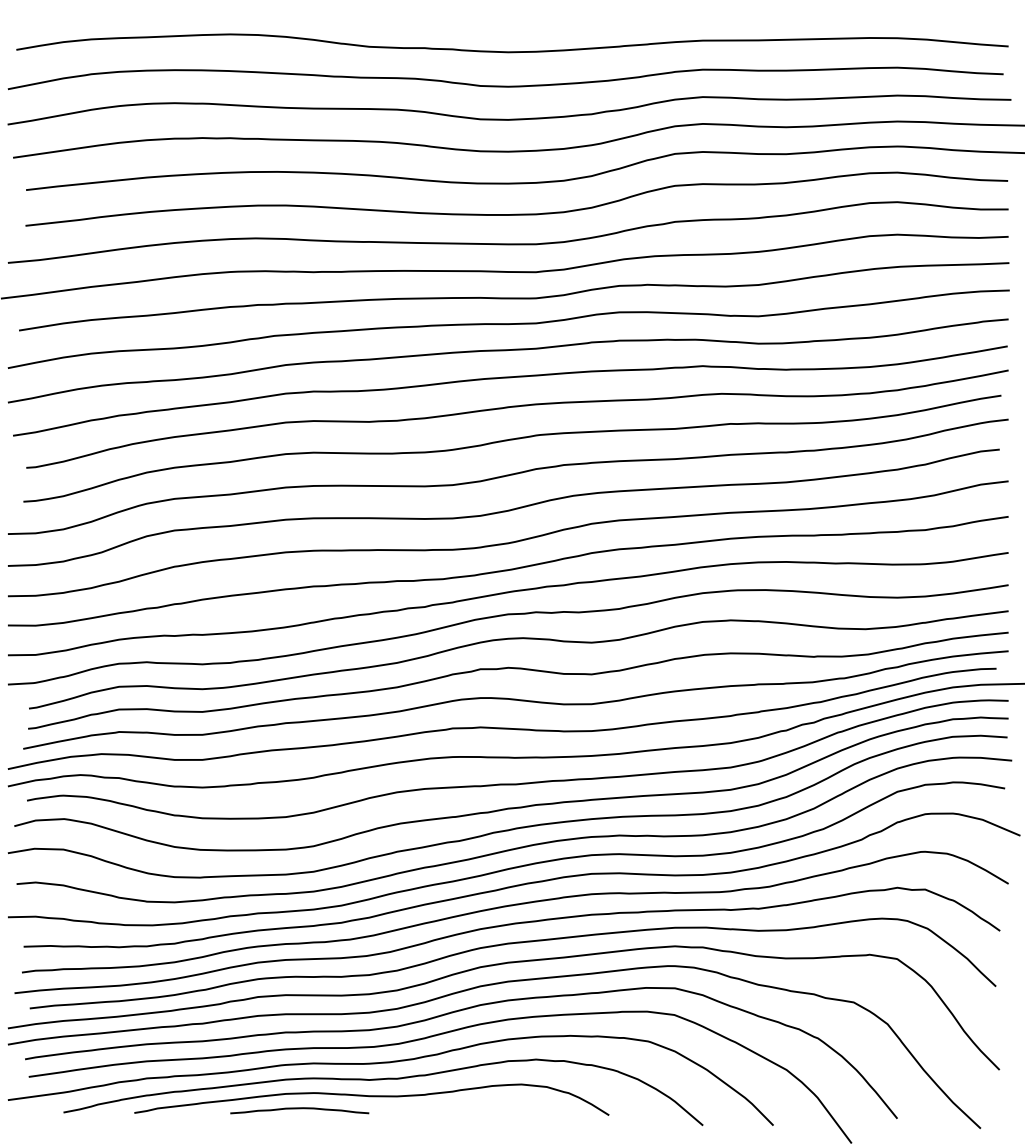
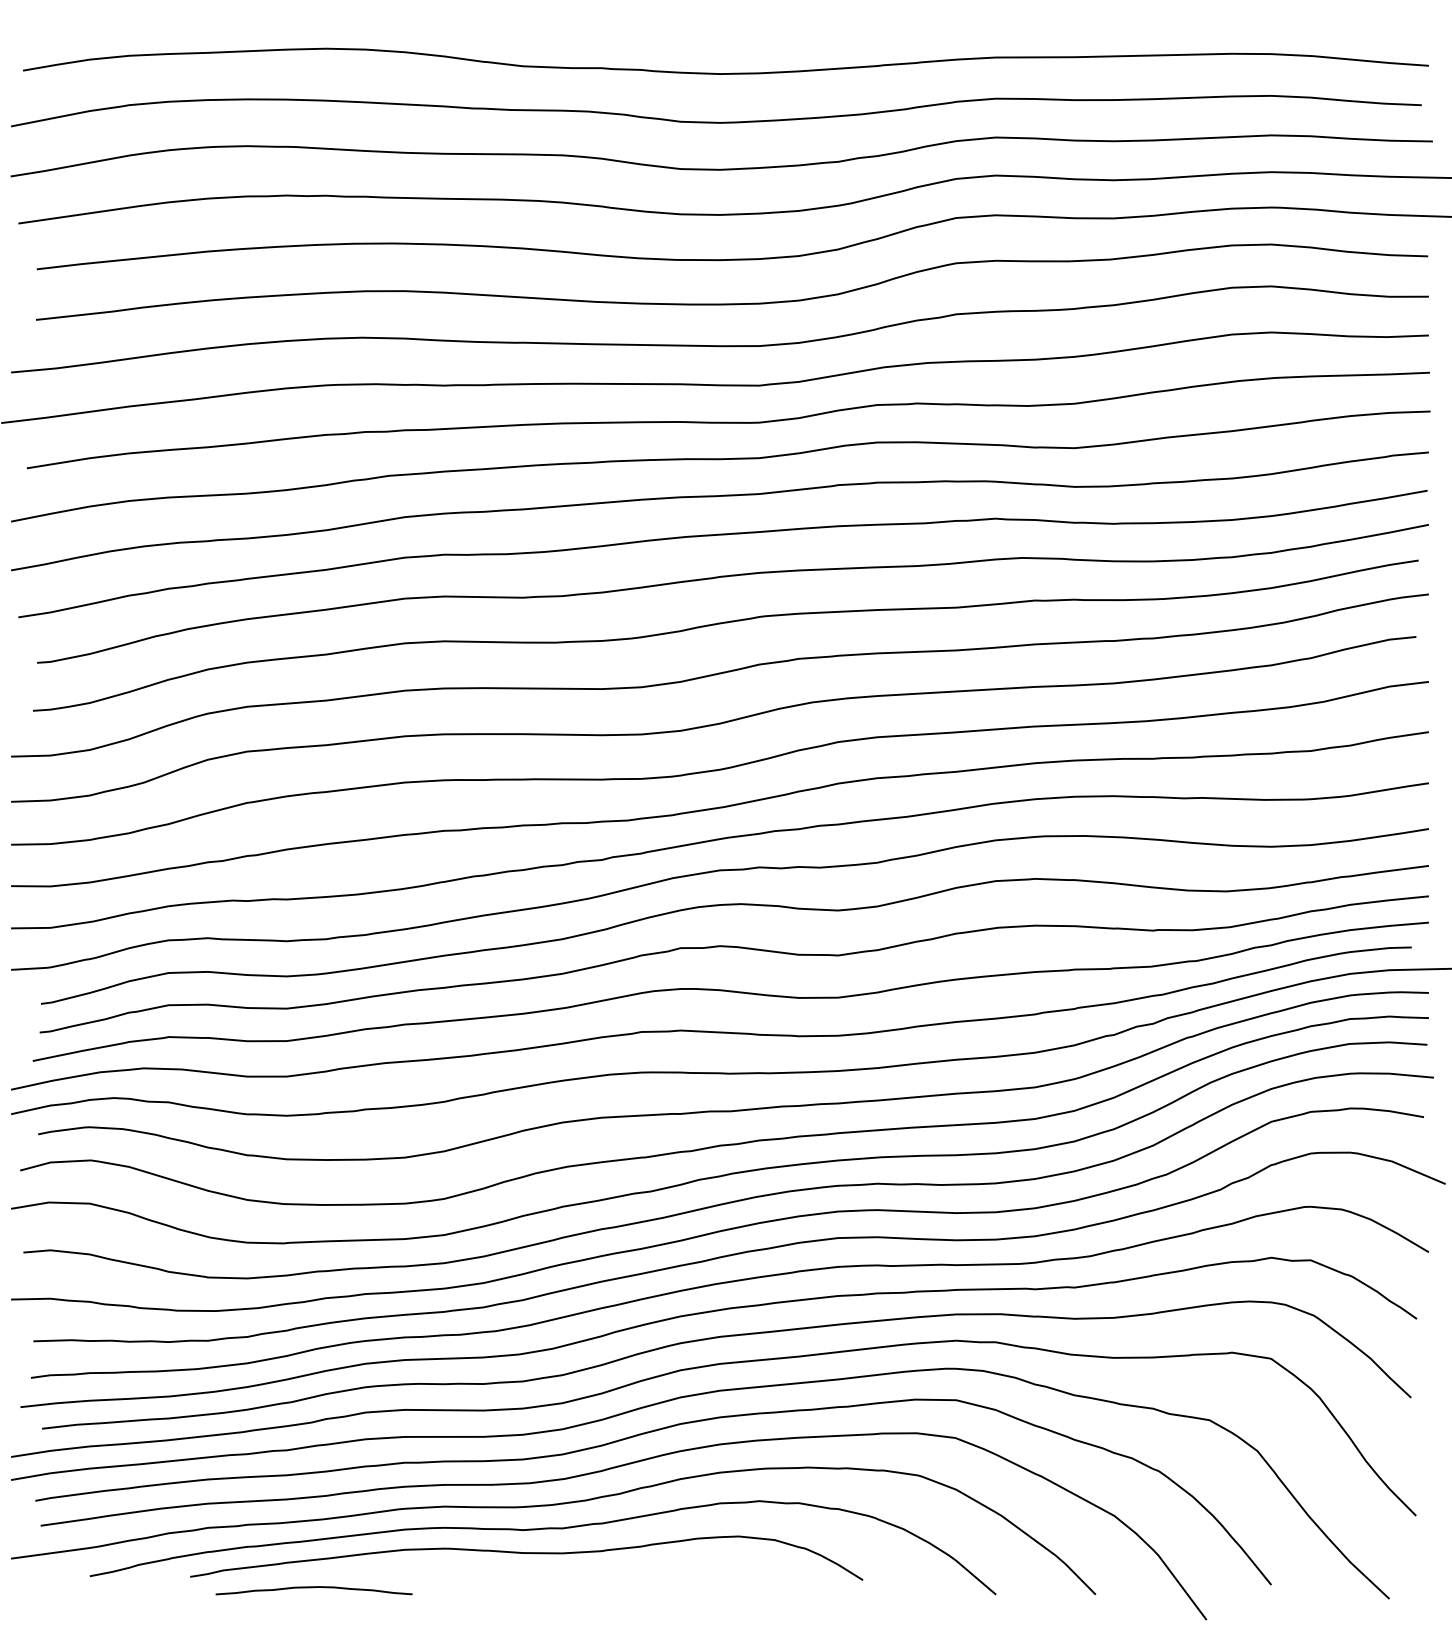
curve: (299, 1109) -> (313, 1588), moved

